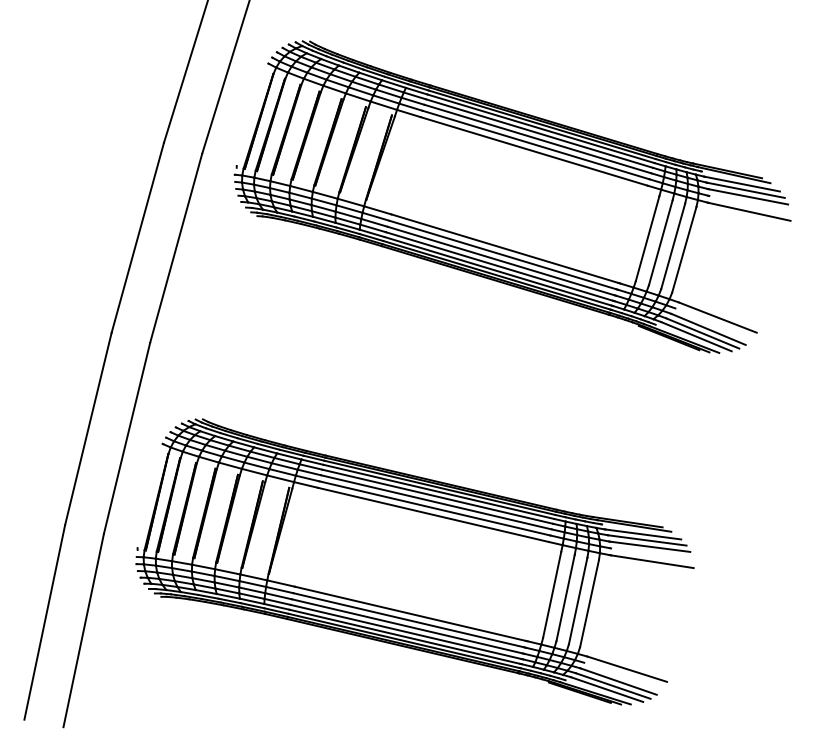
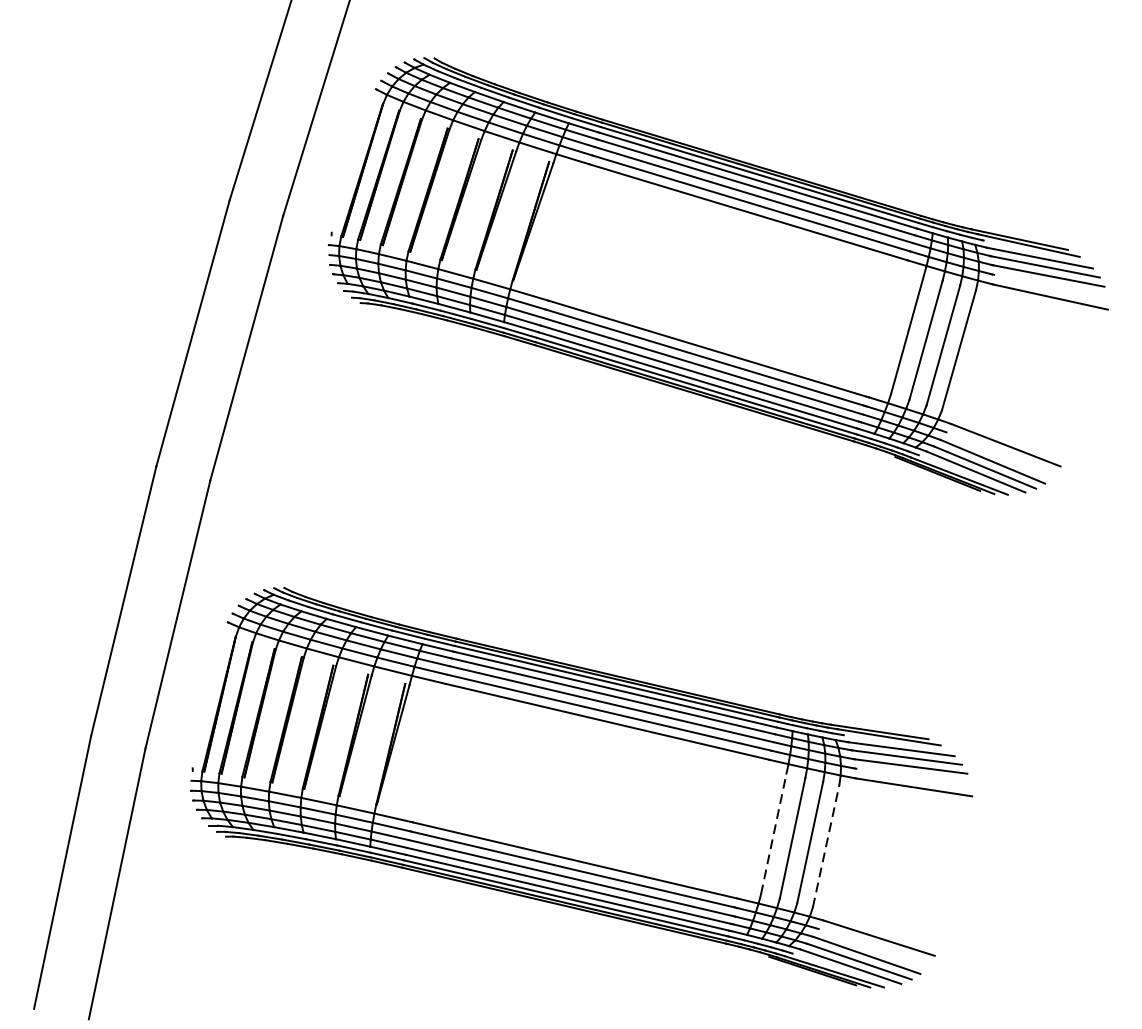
line: (552, 594) -> (774, 833), solid -> dashed
line: (589, 603) -> (826, 845), solid -> dashed

